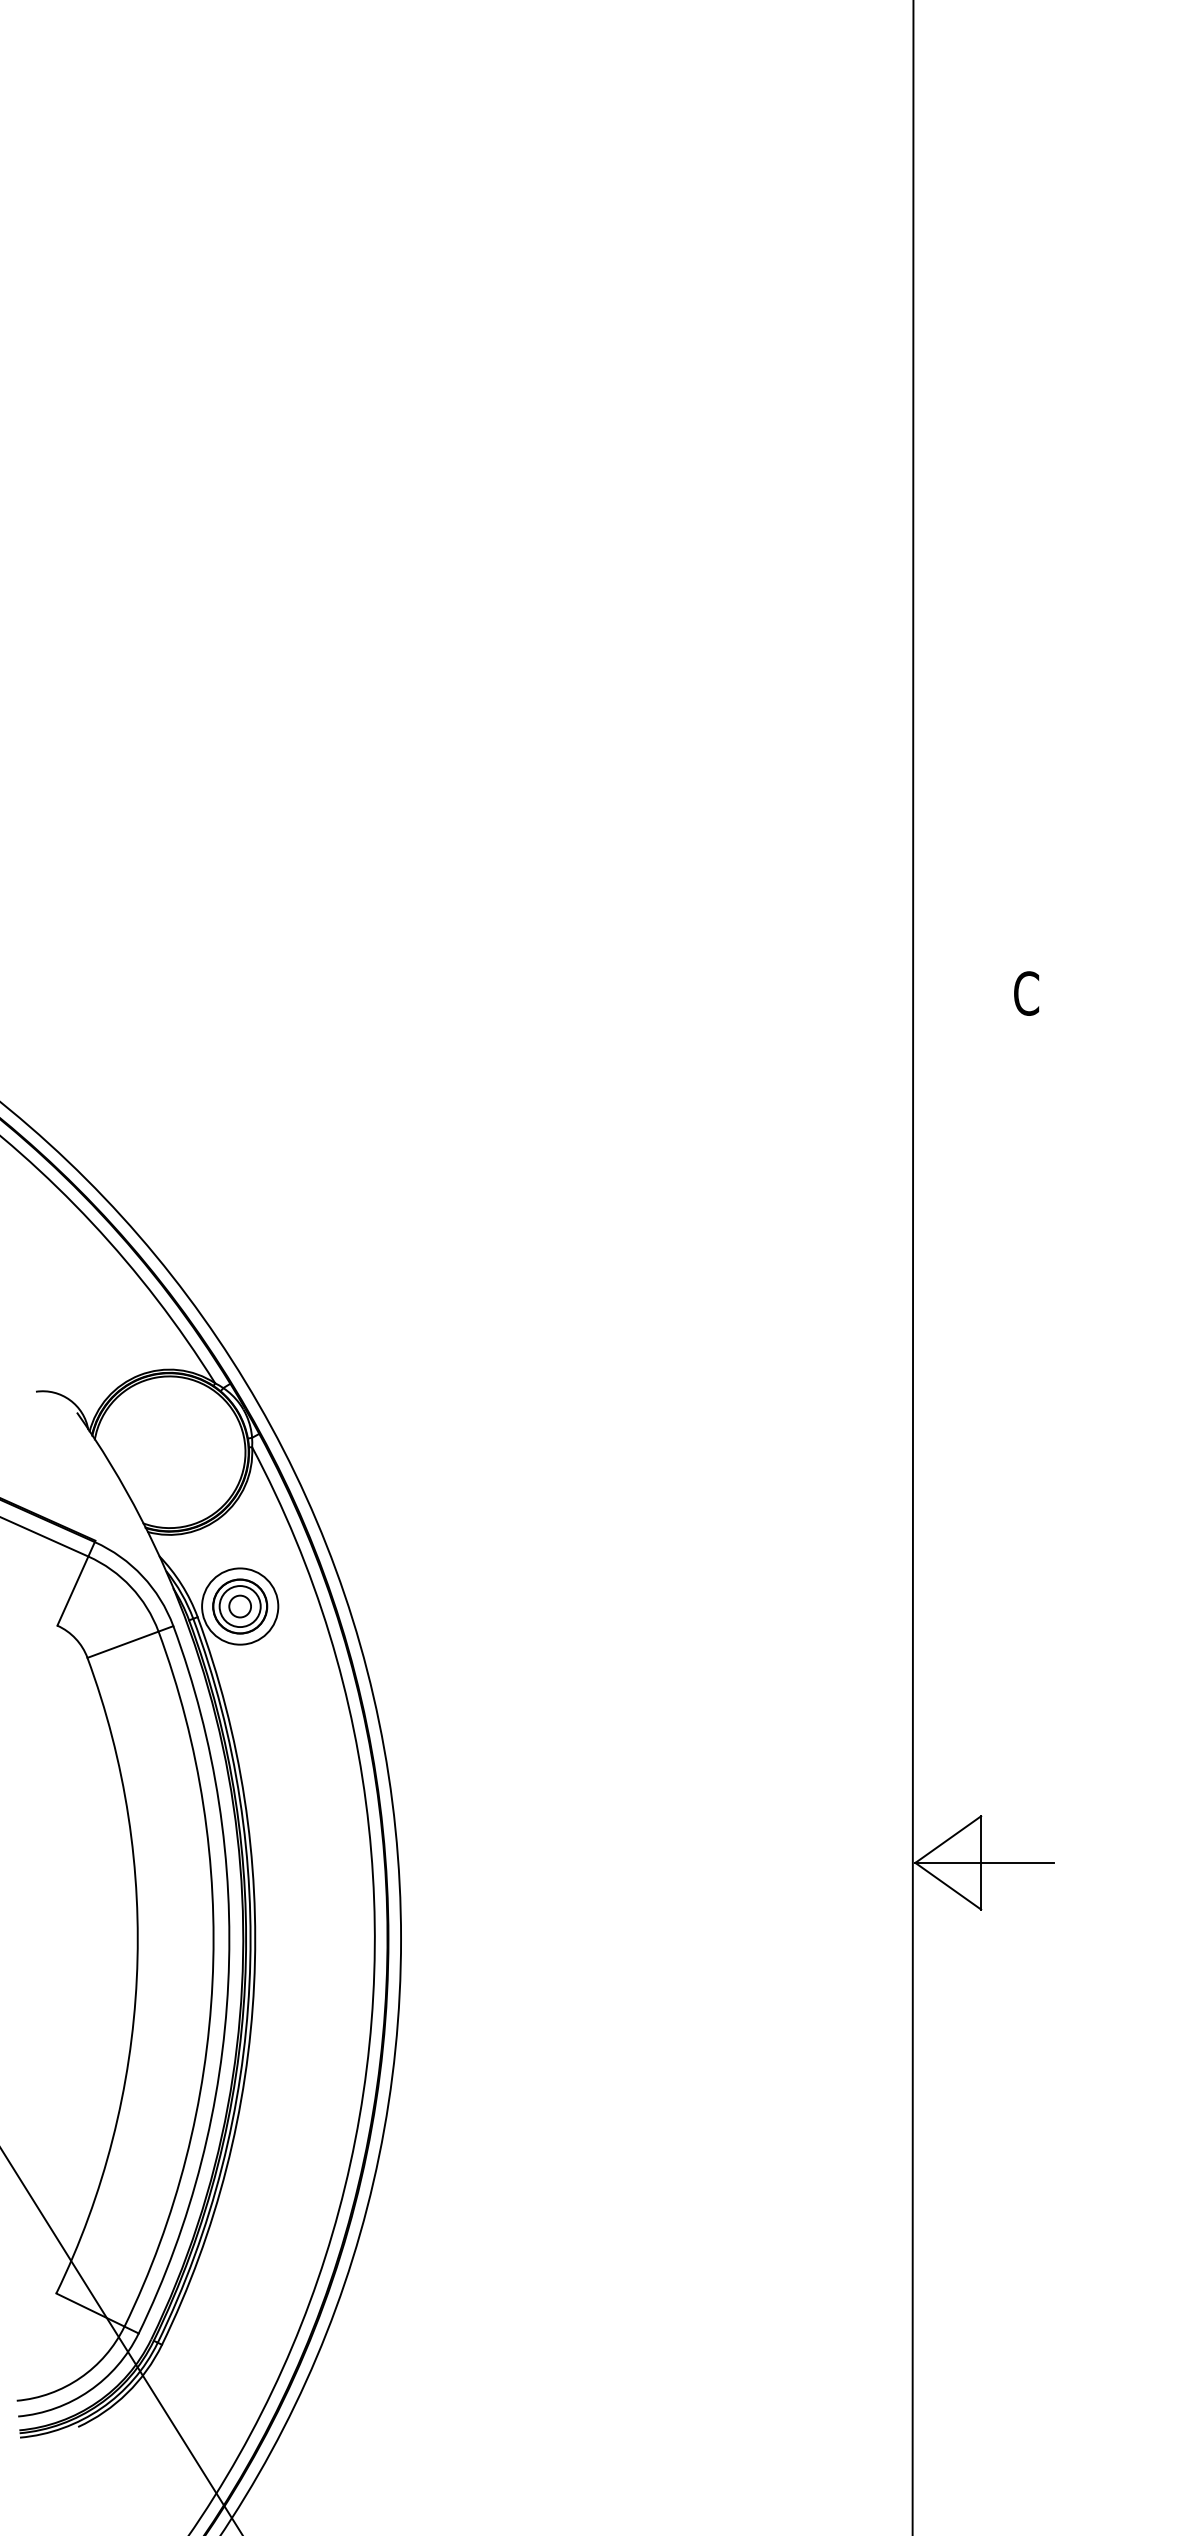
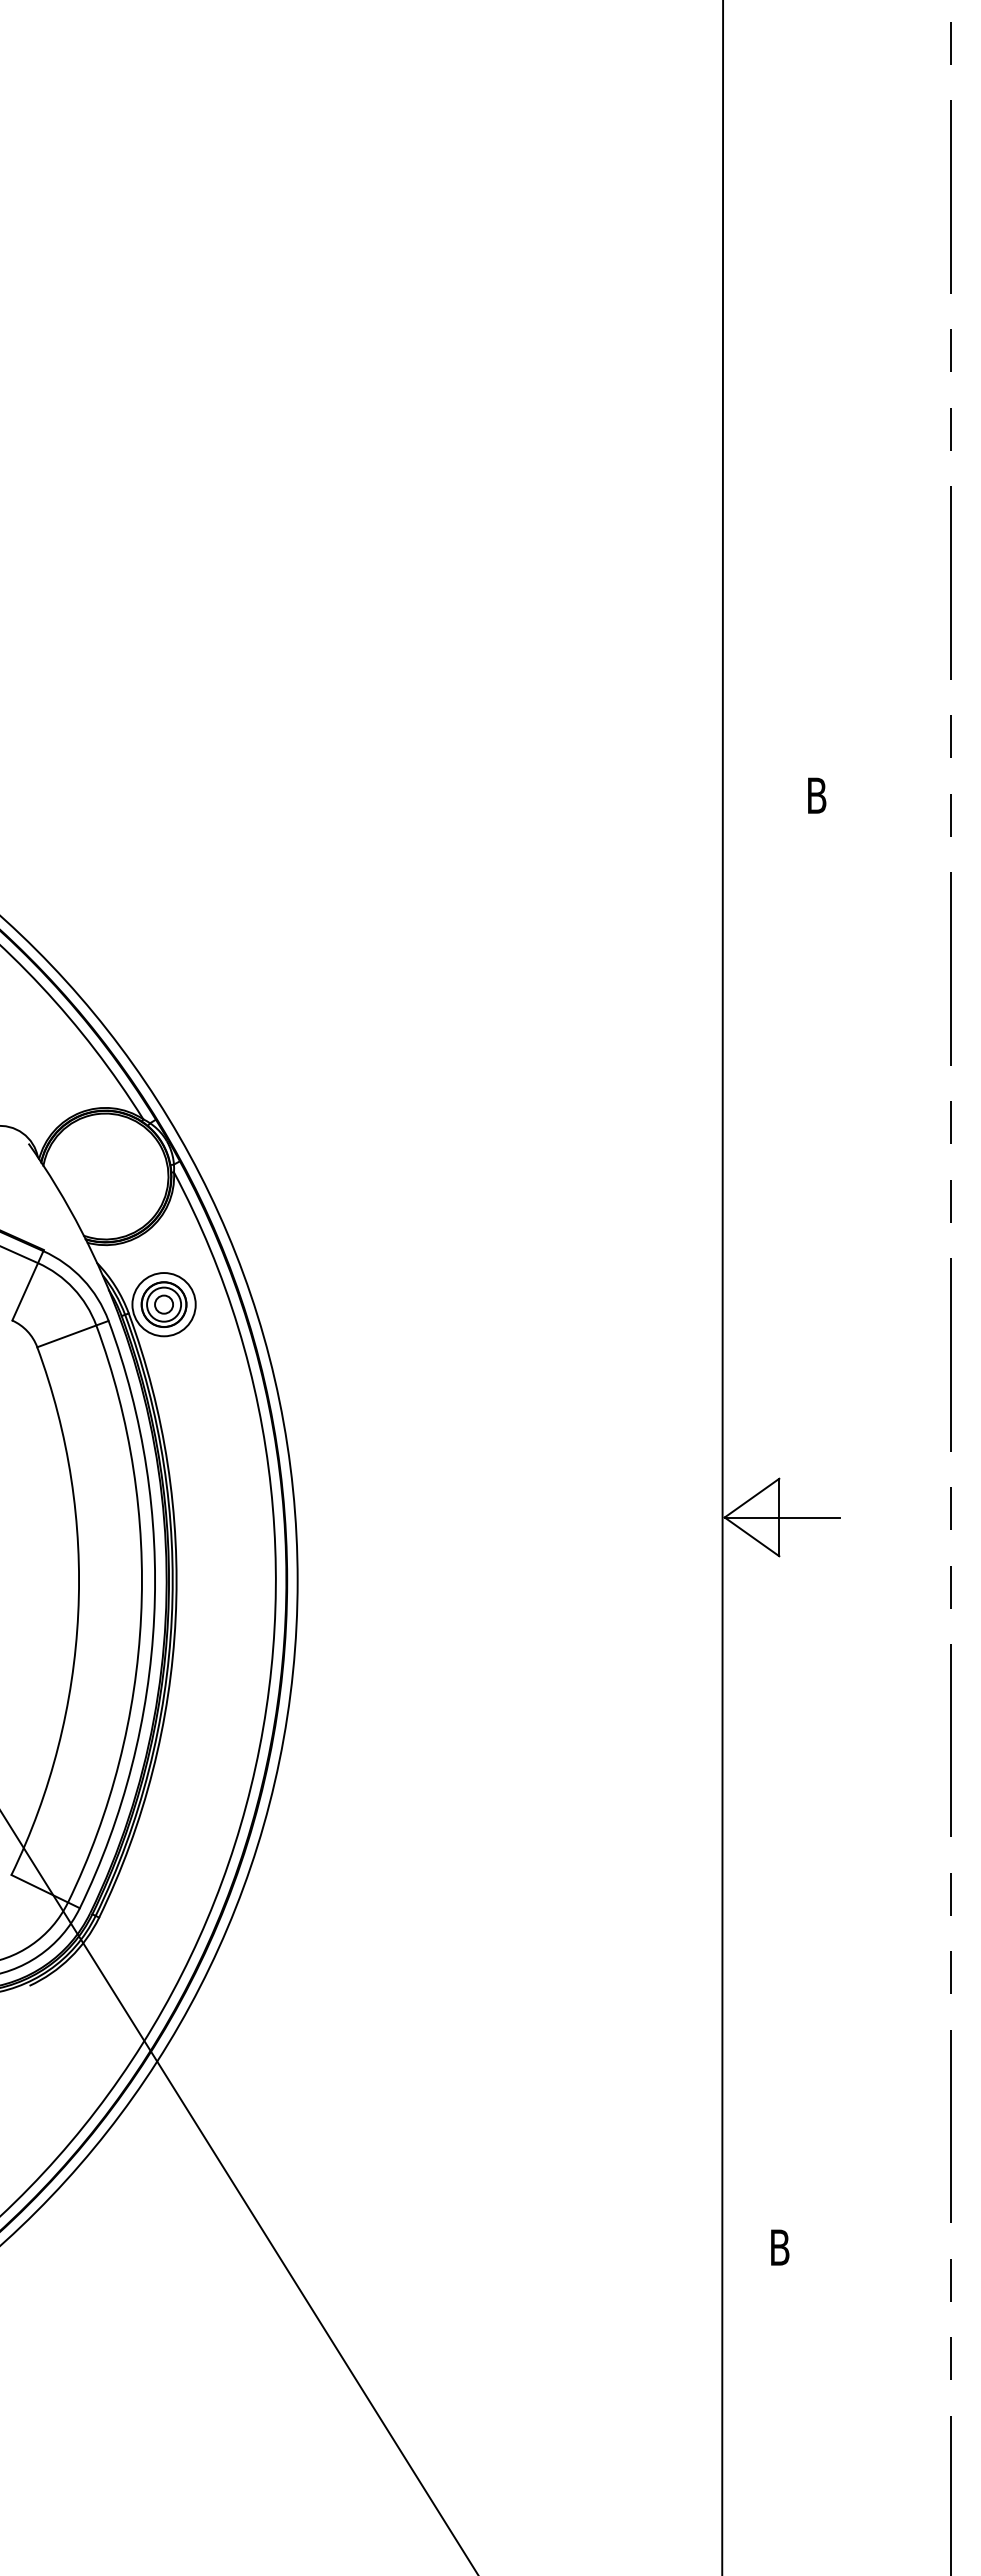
text: (1025, 993) -> (816, 795), C -> B

